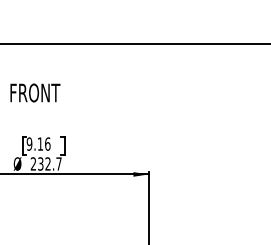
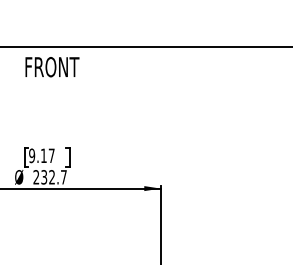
text: (35, 92) -> (52, 66), moved
text: (47, 143) -> (51, 155), 9.16 -> 9.17

